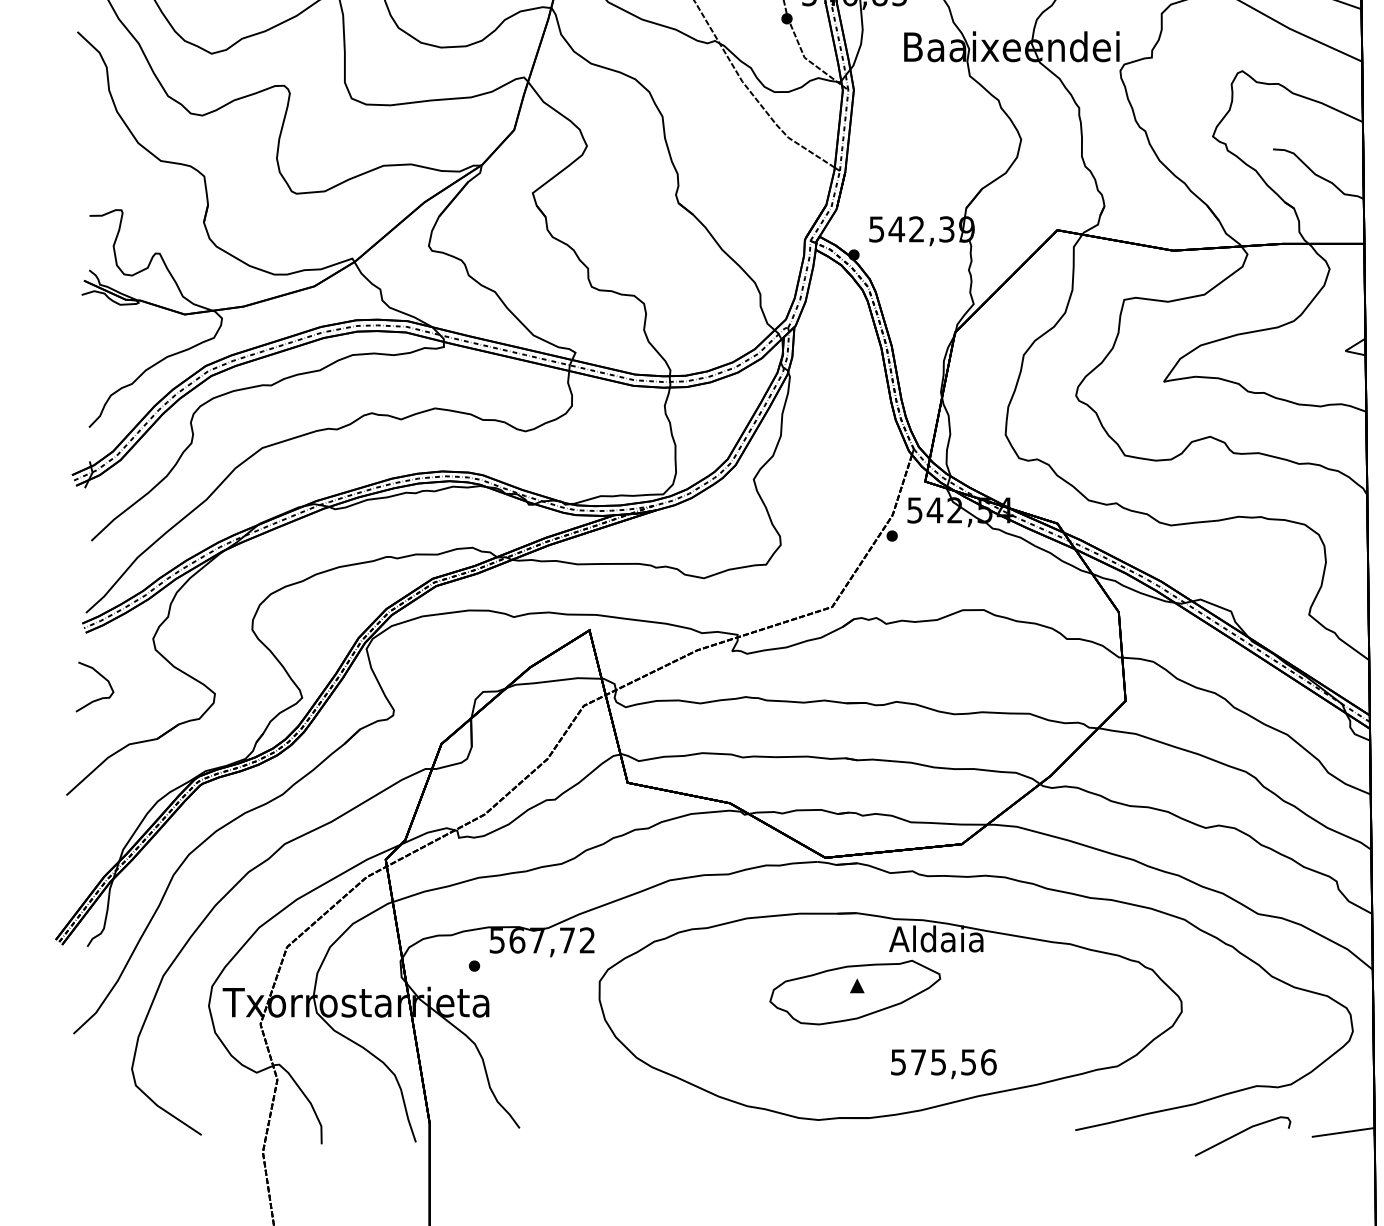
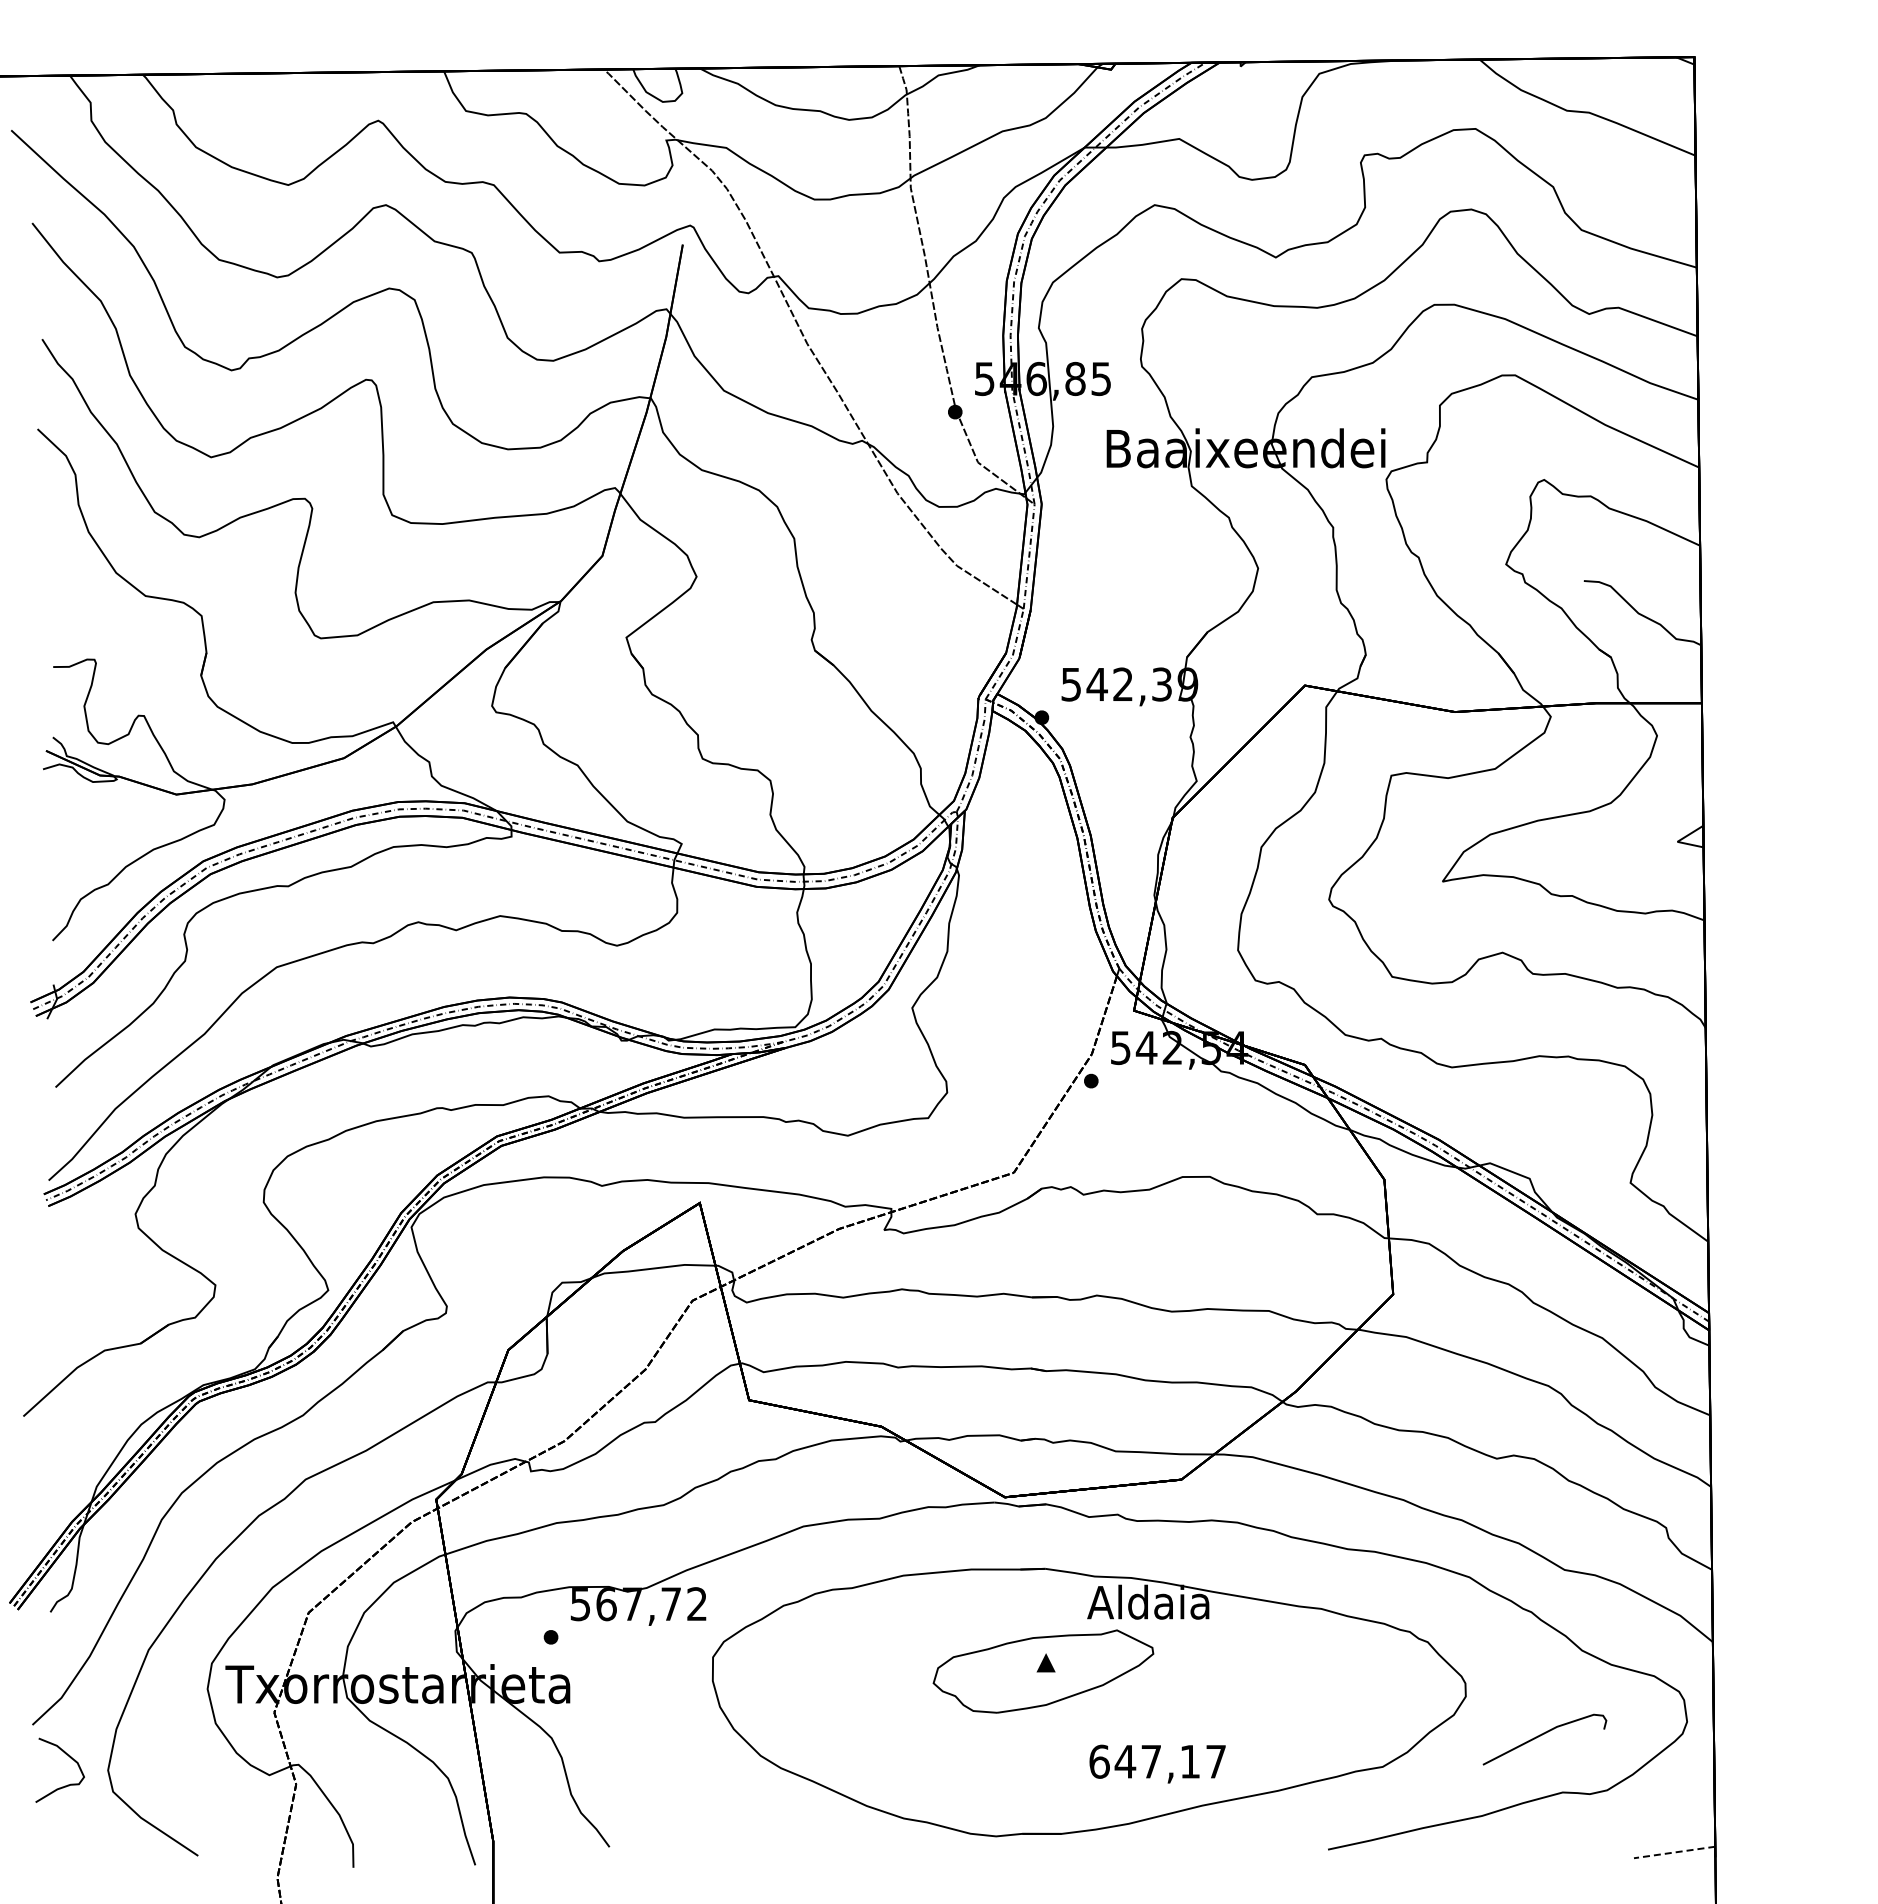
curve: (102, 677) -> (70, 1758), moved
text: (943, 1062) -> (1157, 1761), 575,56 -> 647,17
line: (1343, 1132) -> (1674, 1852), solid -> dashed
curve: (1241, 1133) -> (1542, 1735), moved

